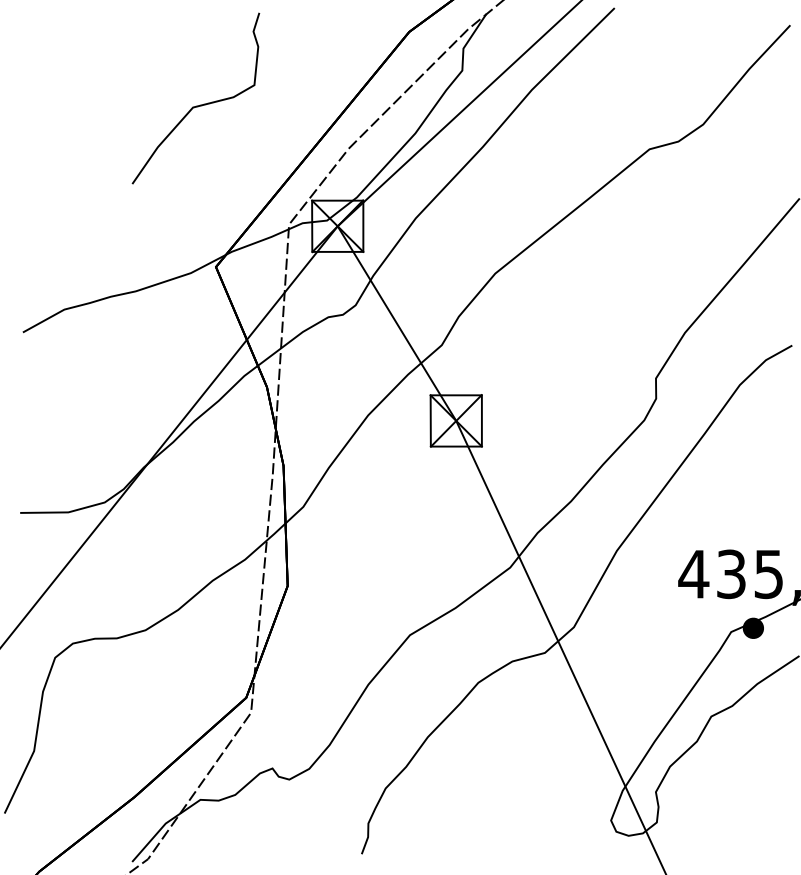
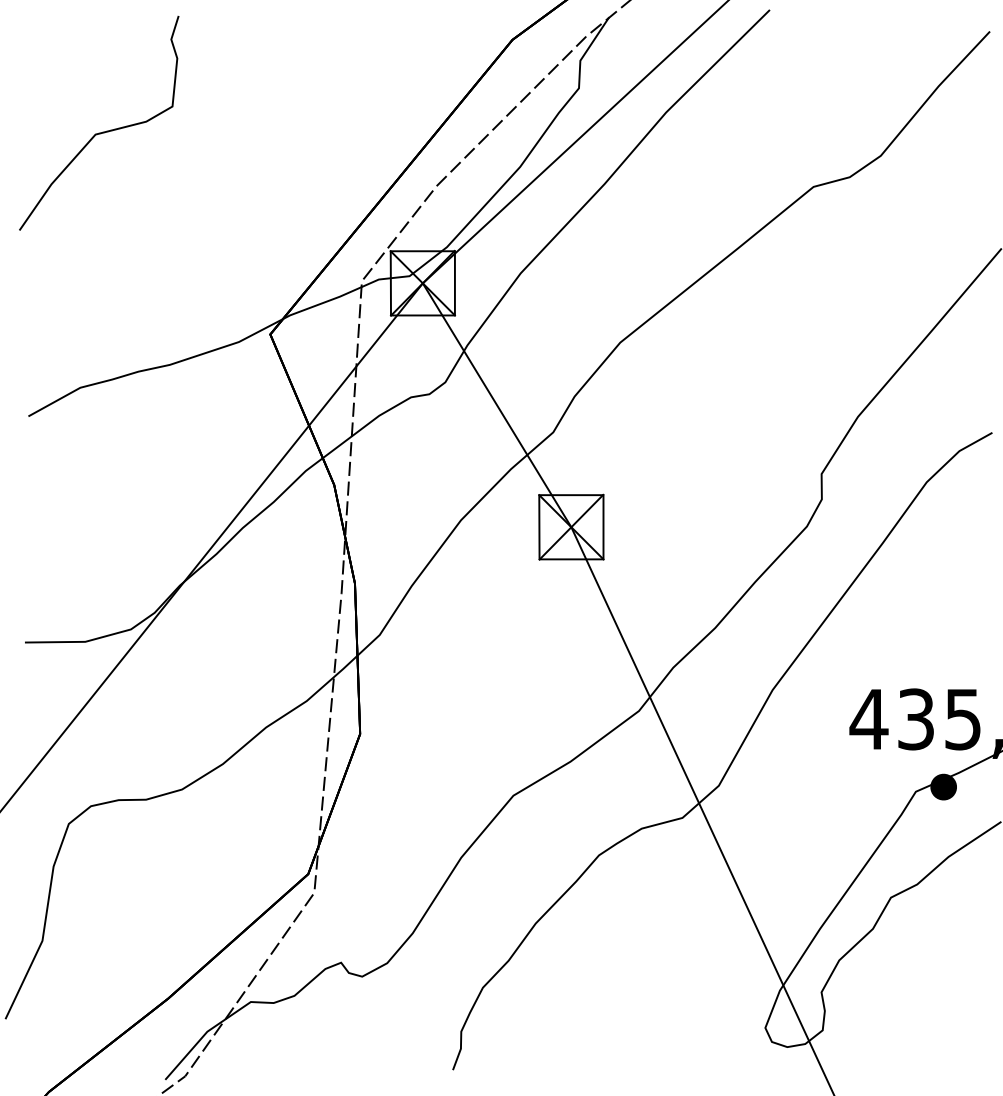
curve: (198, 105) -> (102, 131), moved

